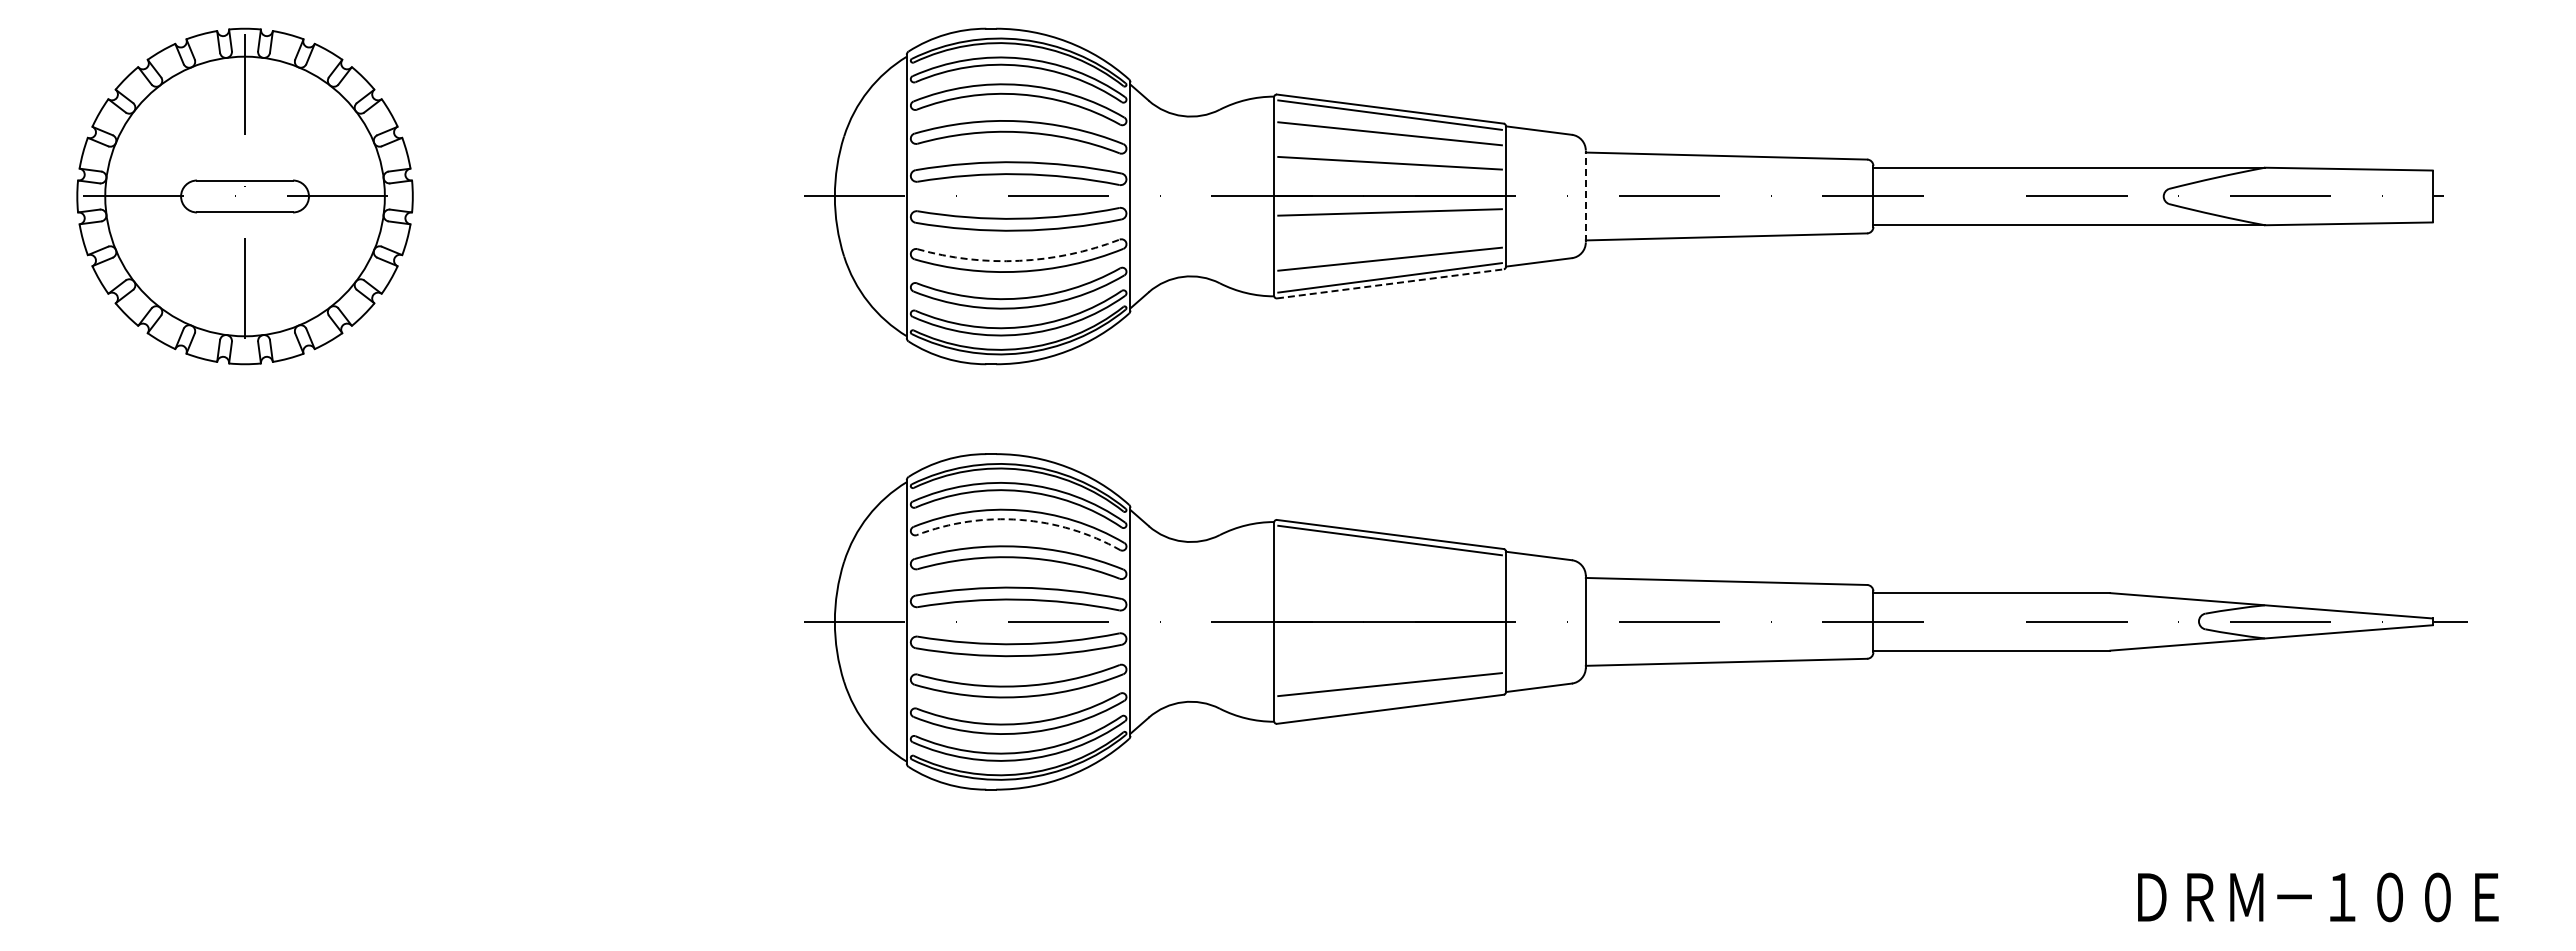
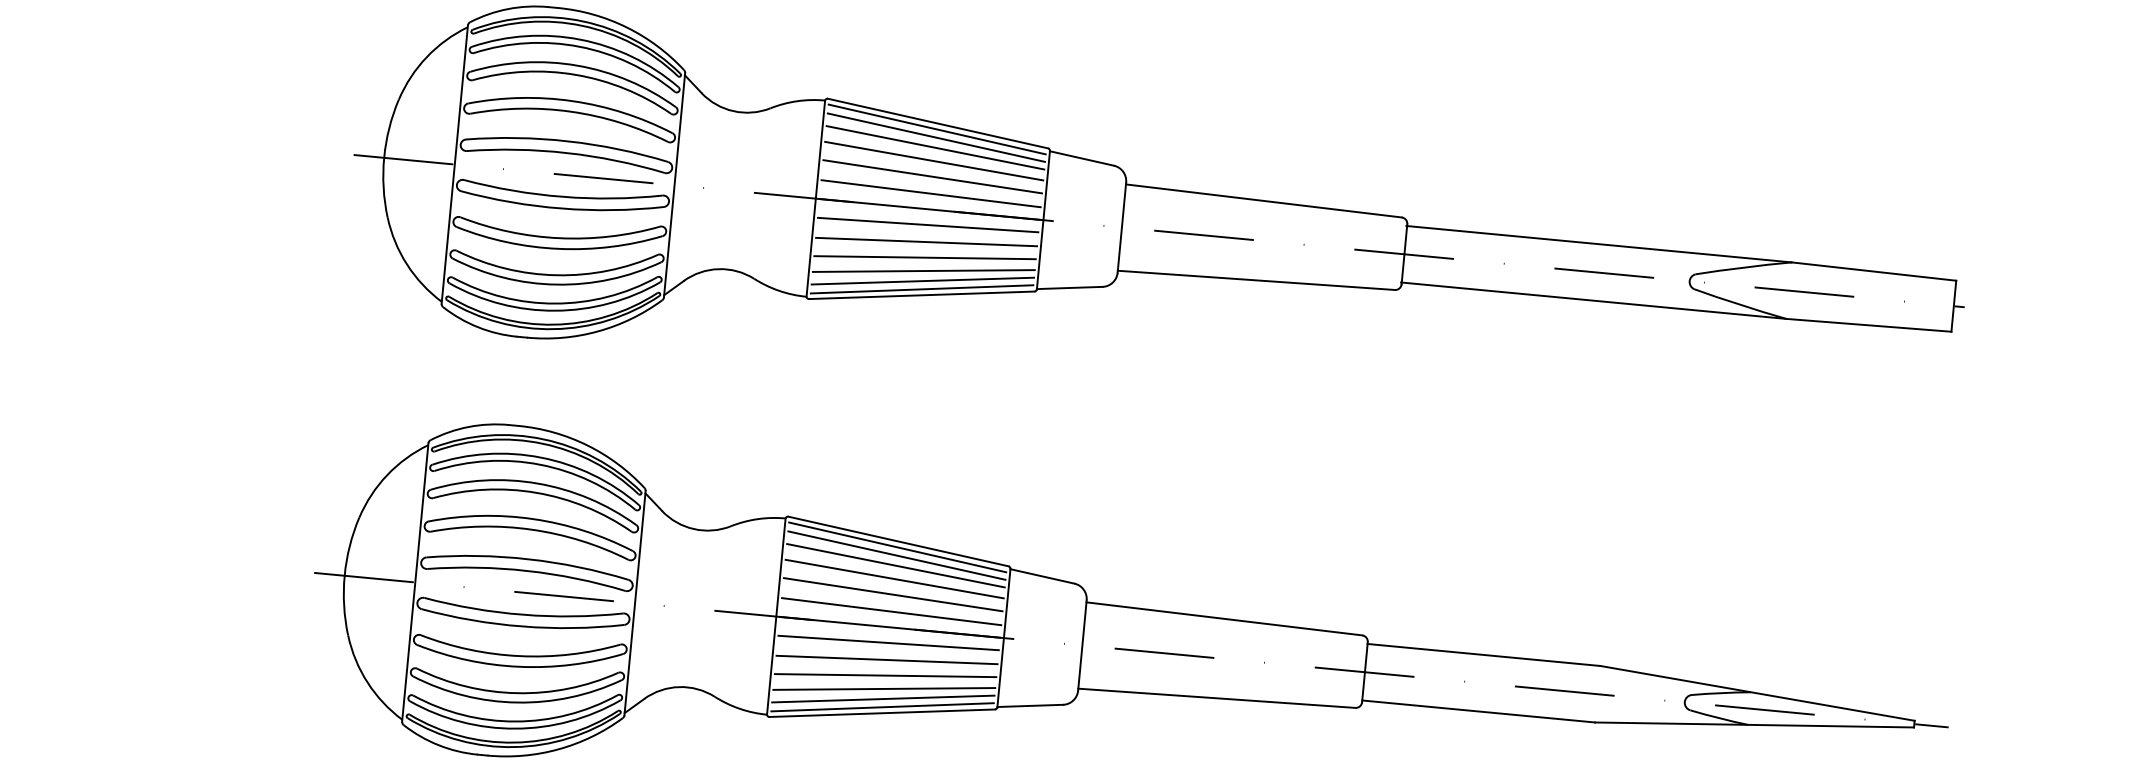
line: (1389, 123) -> (935, 137), added
line: (1389, 147) -> (933, 161), added
line: (1389, 180) -> (930, 193), added
line: (1585, 196) -> (1121, 227), dashed -> solid
line: (1389, 229) -> (925, 241), added
line: (1389, 245) -> (924, 257), added
arc: (1019, 260) -> (559, 237), dashed -> solid
line: (1389, 269) -> (922, 281), added
line: (1390, 283) -> (921, 294), dashed -> solid
arc: (1020, 519) -> (536, 492), dashed -> solid
line: (1389, 548) -> (896, 555), added
line: (1389, 558) -> (895, 565), added
line: (1389, 572) -> (894, 578), added
line: (1389, 588) -> (892, 594), added
line: (1389, 605) -> (891, 611), added
line: (1389, 637) -> (888, 642), added
line: (1389, 654) -> (886, 659), added
line: (1389, 671) -> (884, 676), added
line: (1389, 694) -> (882, 698), added
line: (1389, 703) -> (881, 707), added

